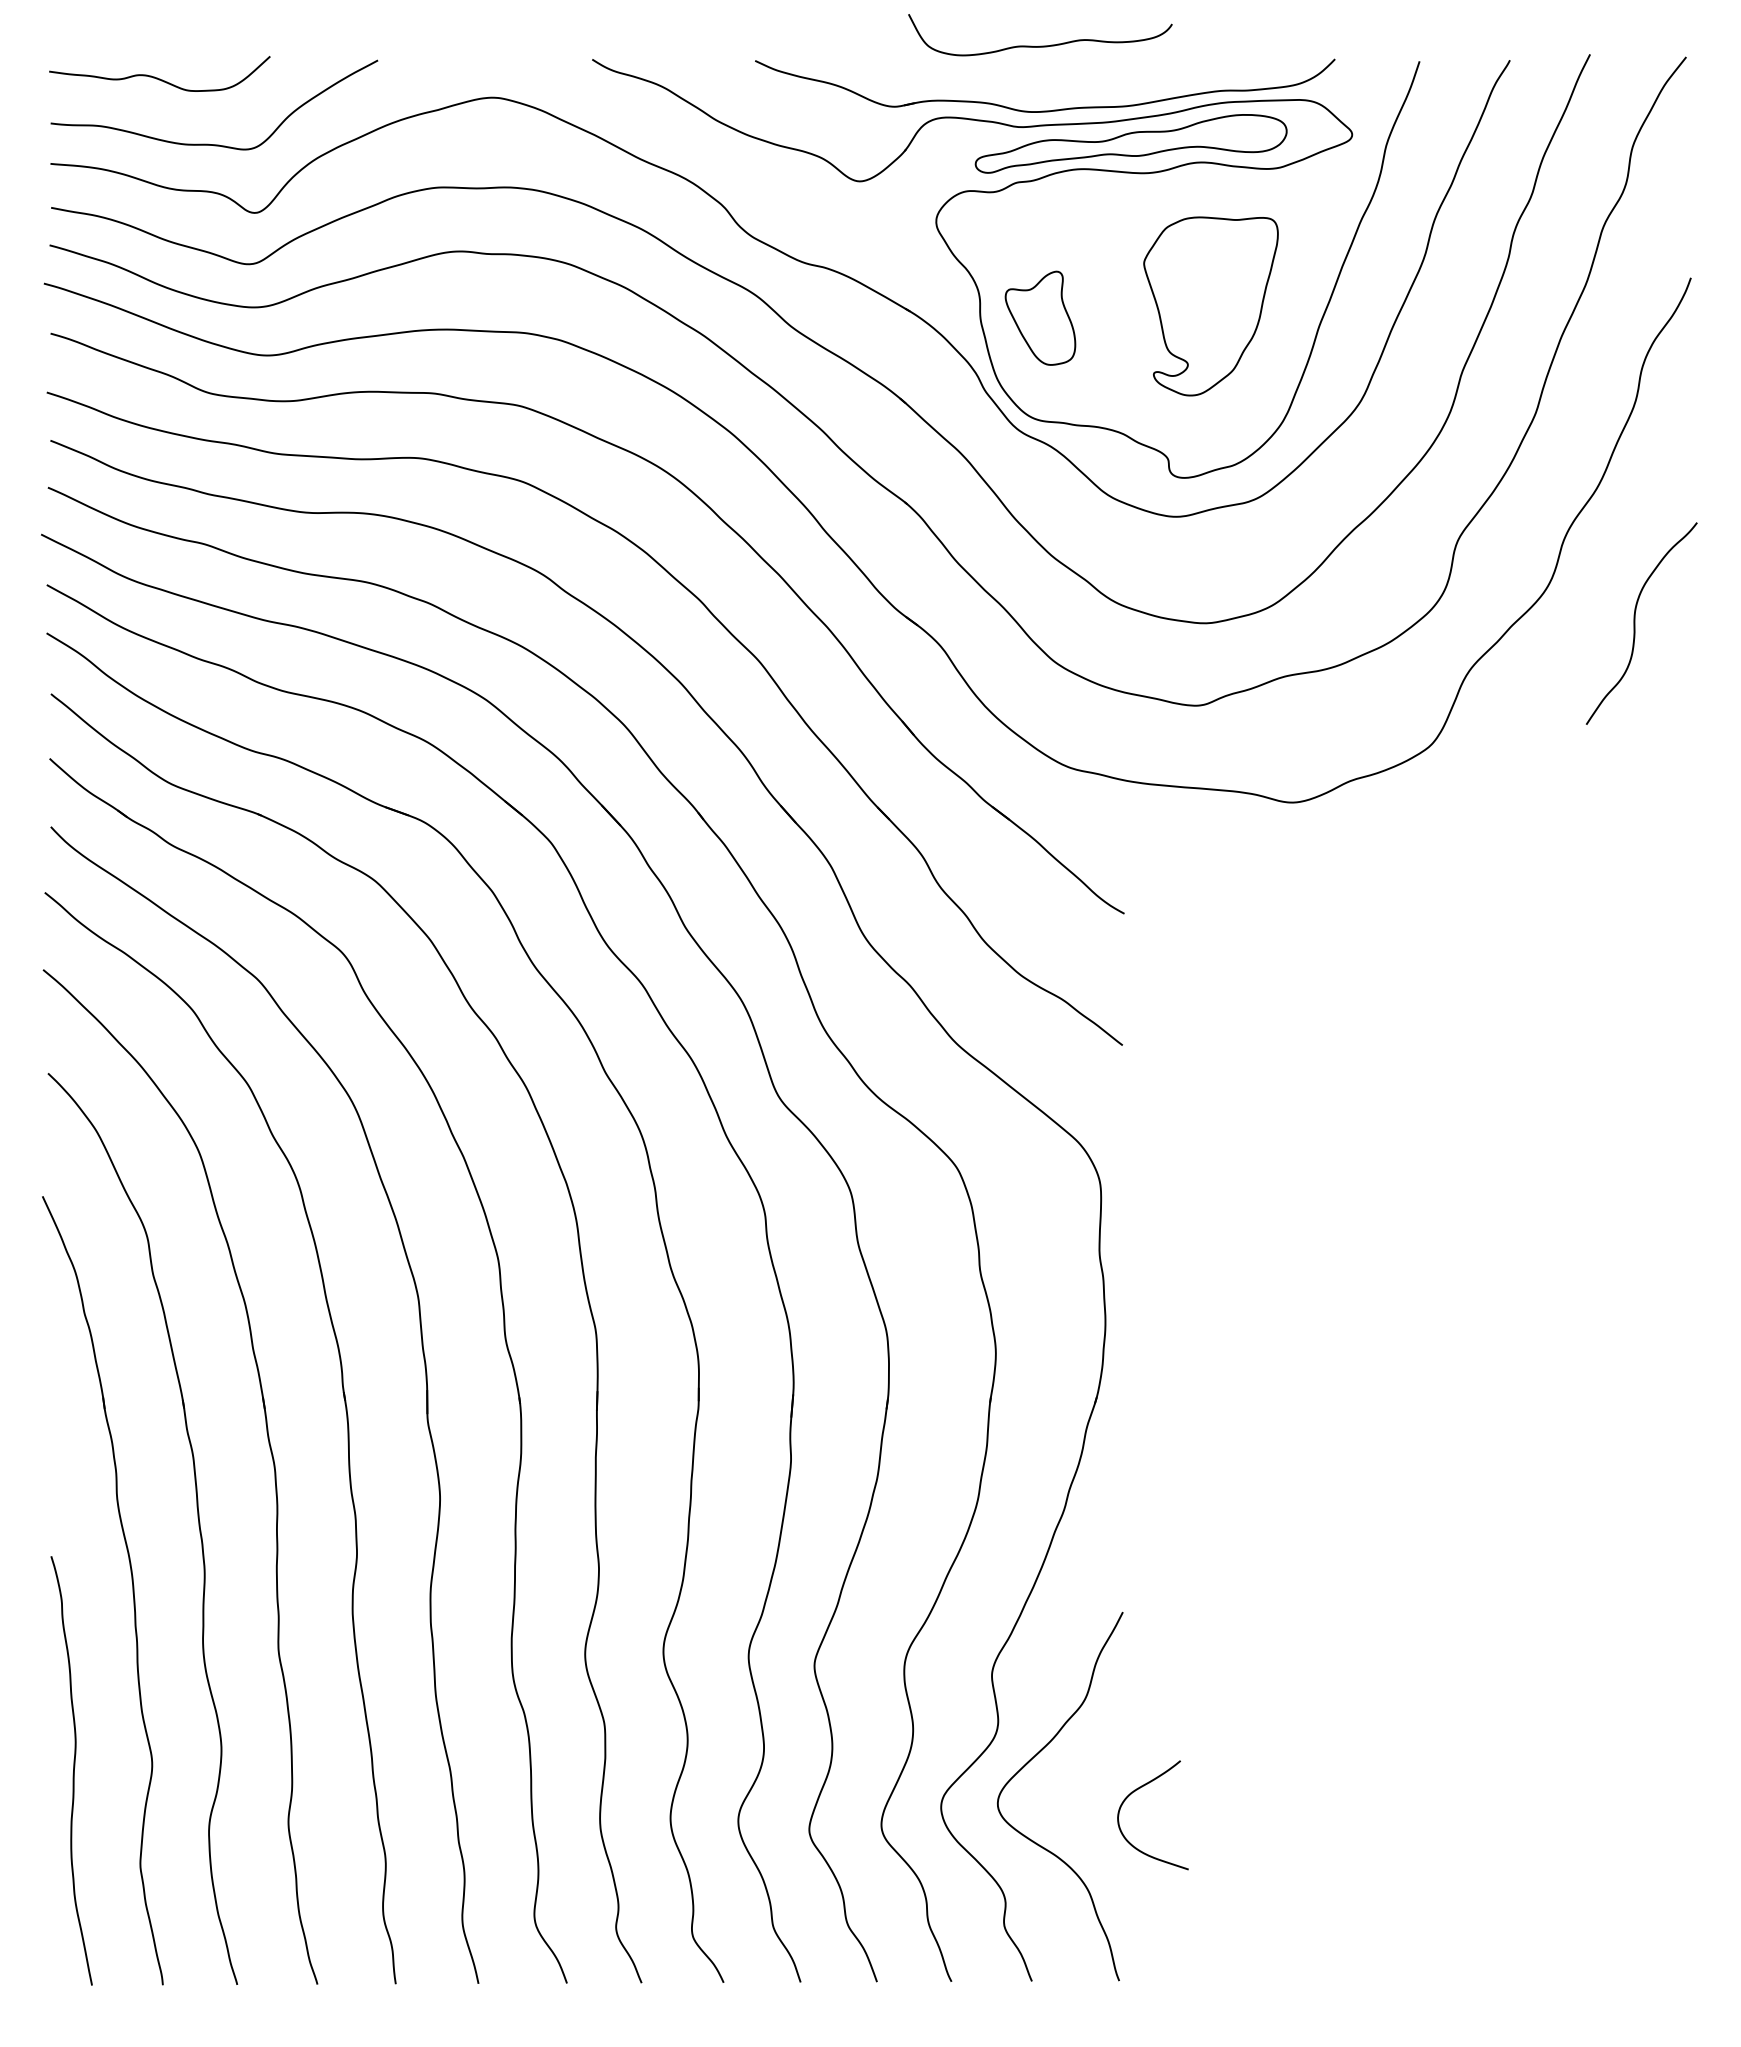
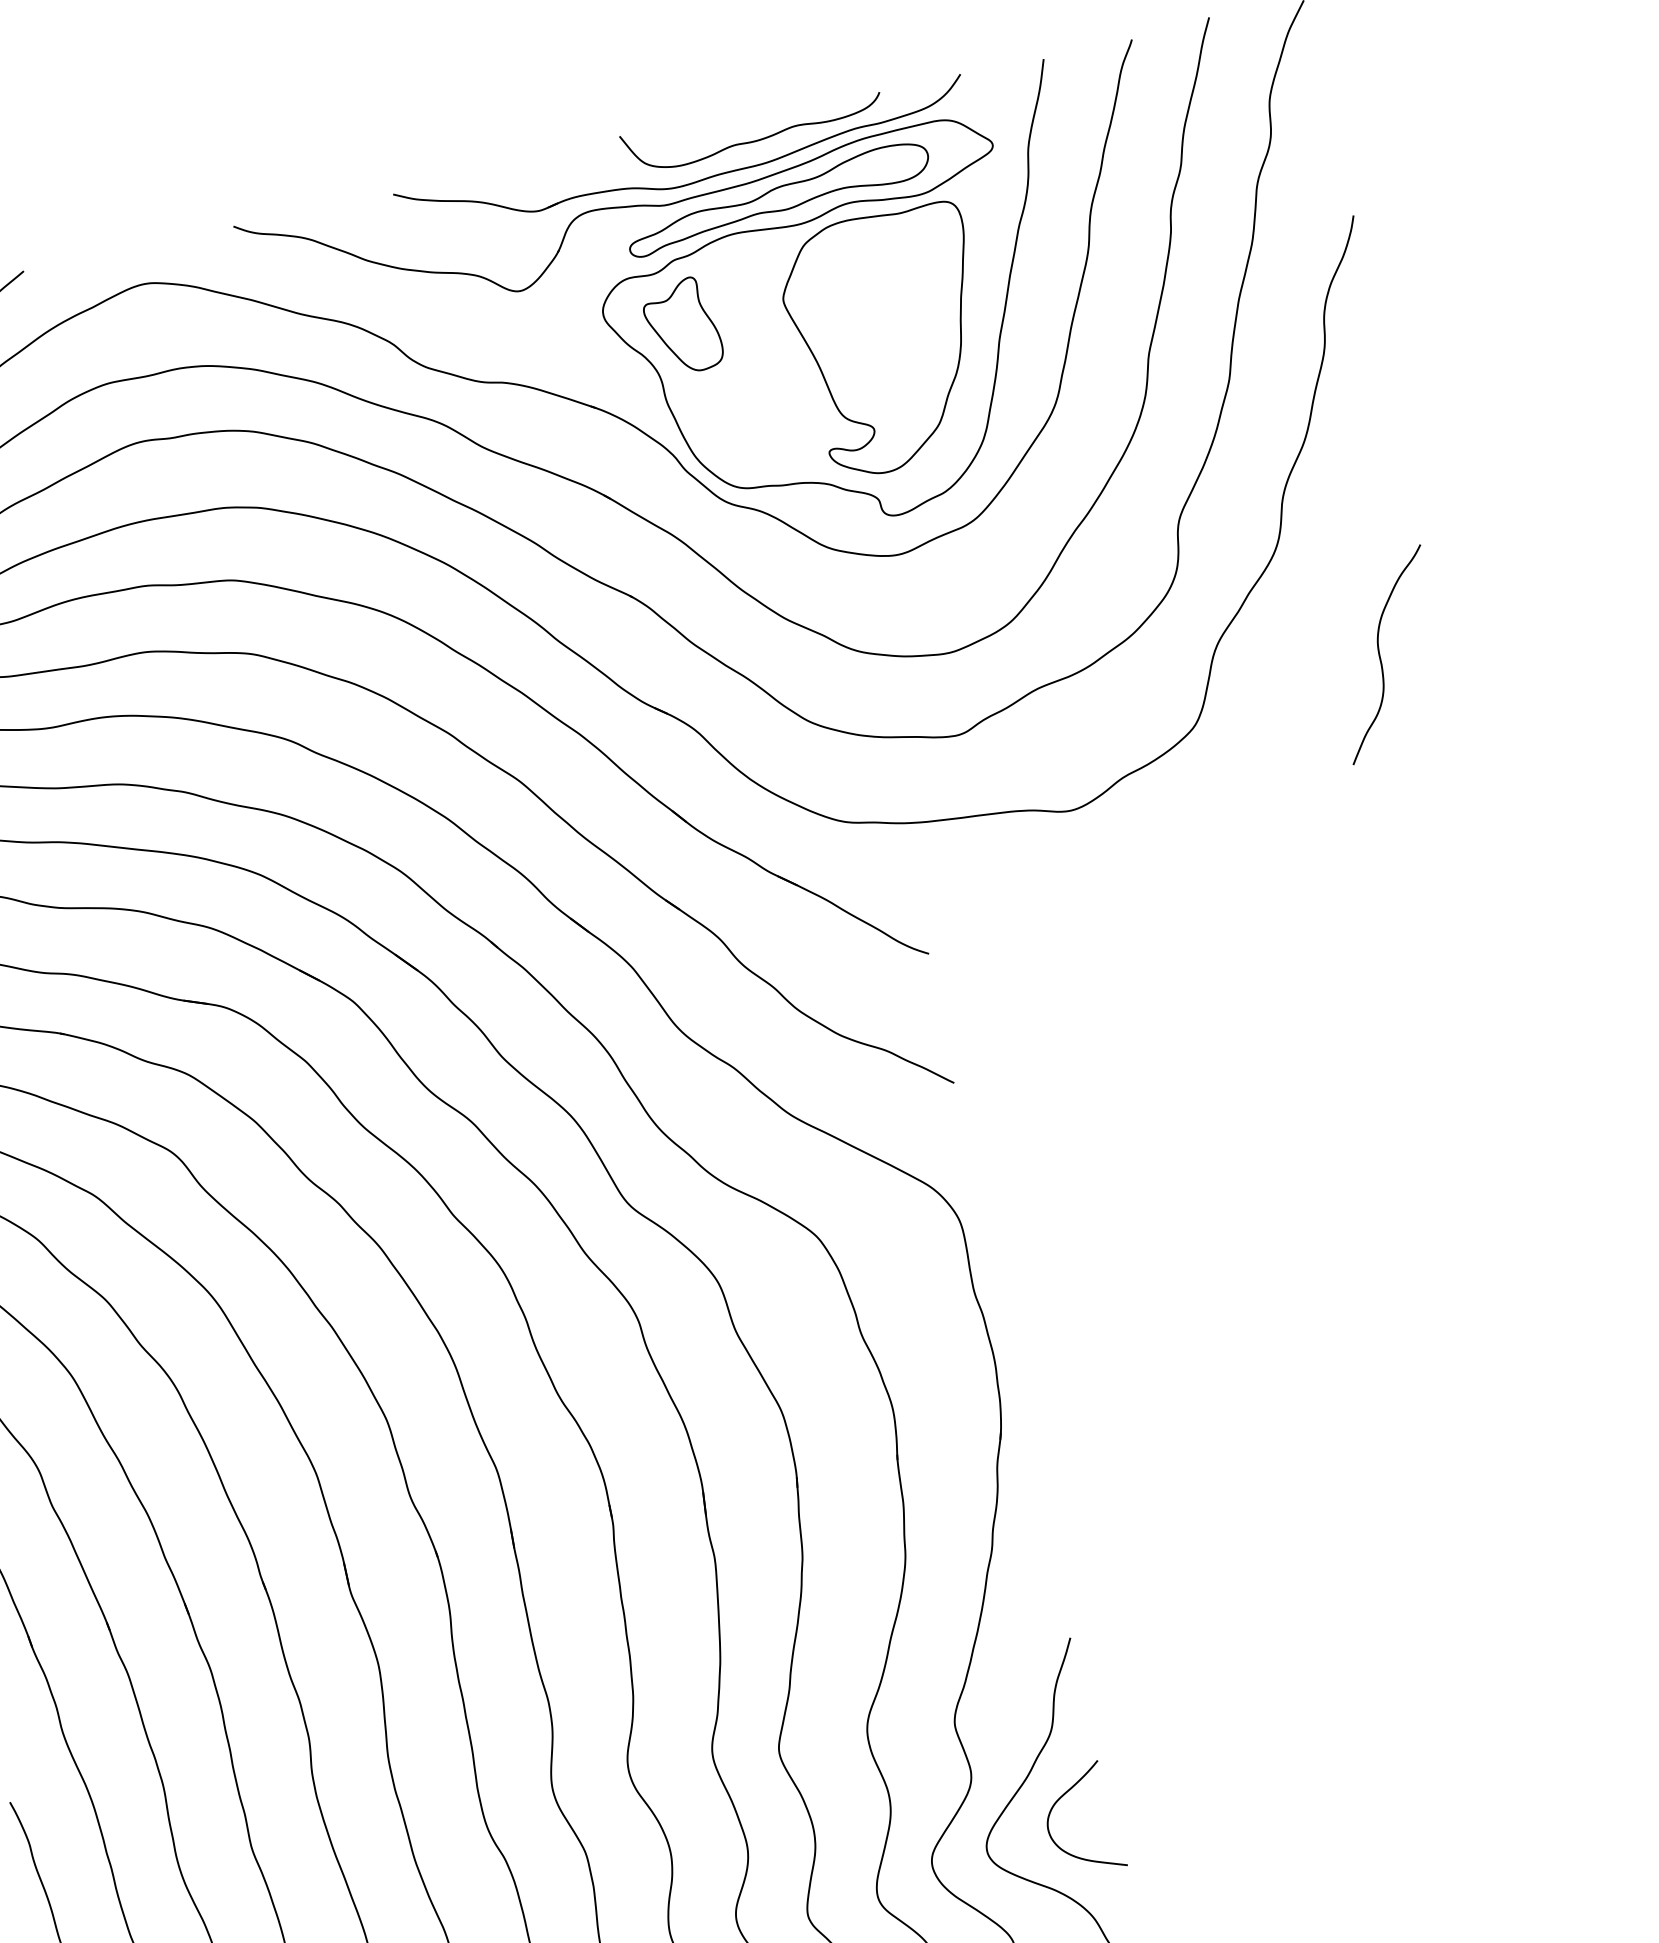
curve: (1040, 45) -> (754, 139), moved
part: (1210, 306) -> (889, 341), size x1.43
part: (1040, 317) -> (682, 325), moved
curve: (1635, 623) -> (1380, 655), moved
curve: (1137, 1790) -> (1061, 1798), moved

